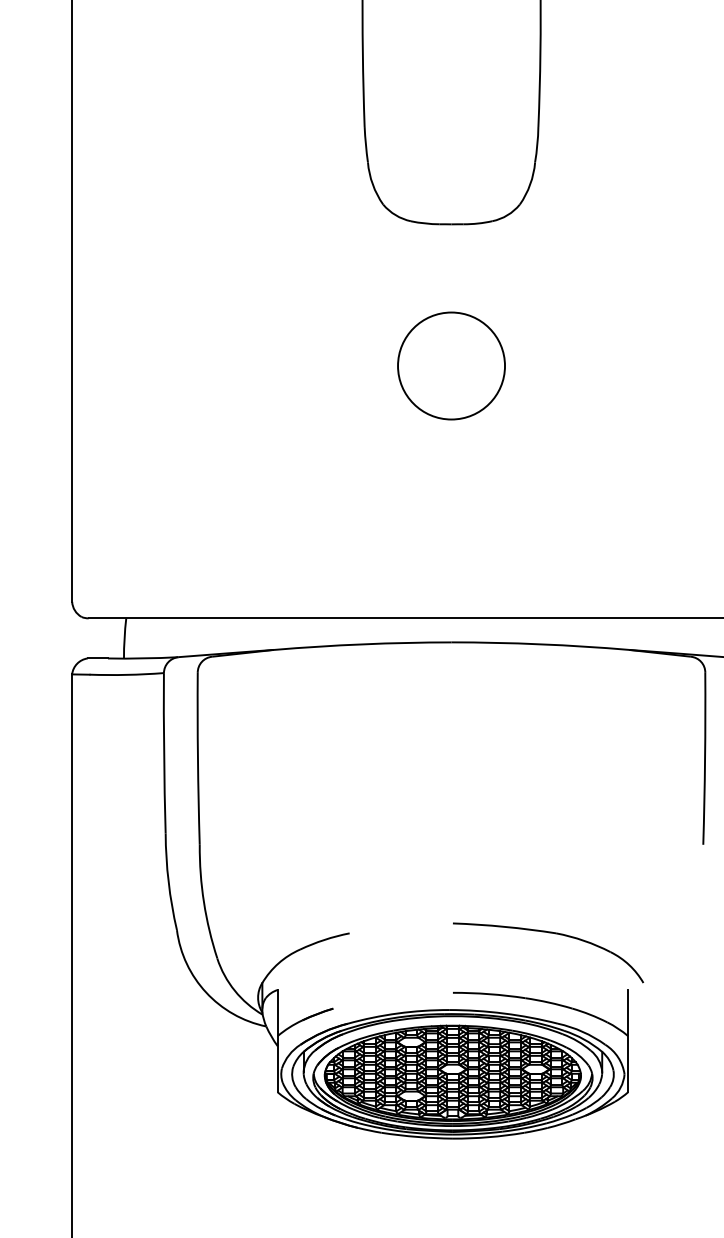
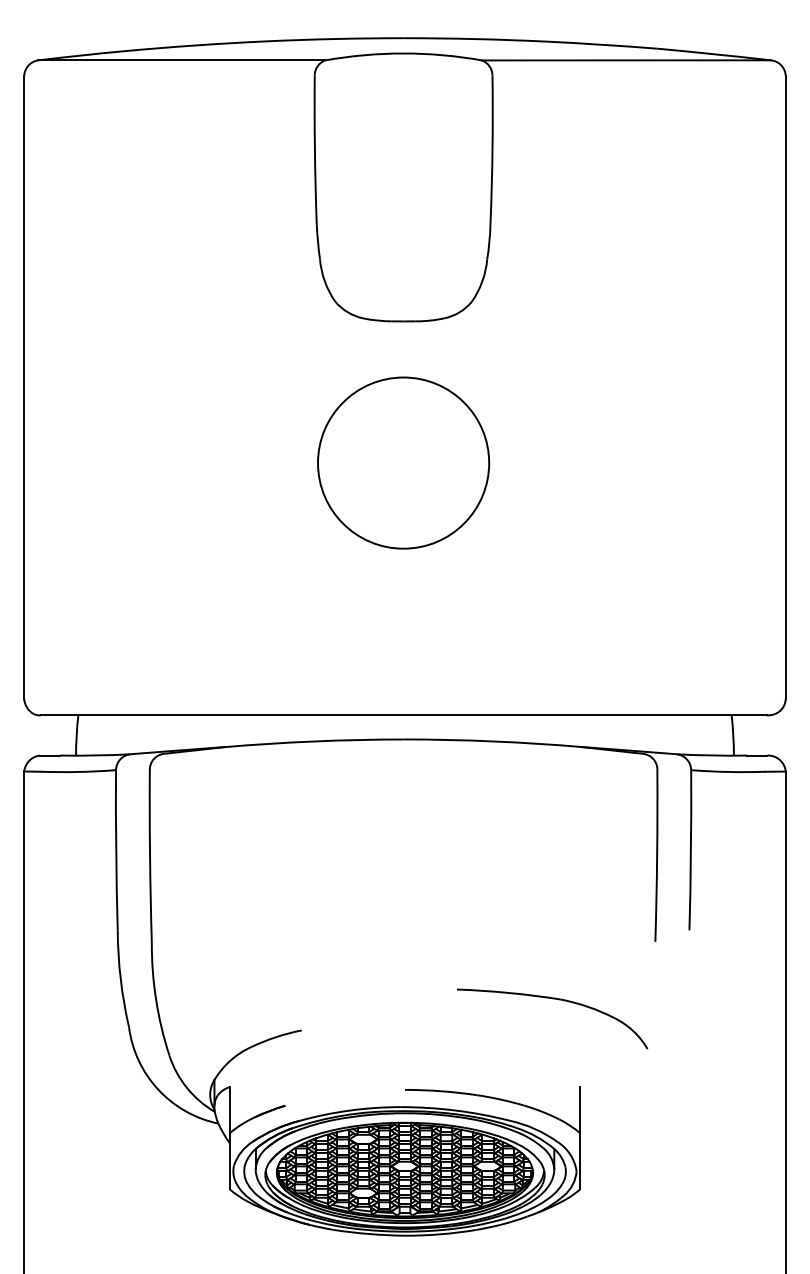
circle: (451, 365) -> (403, 462), size x1.6
part: (554, 934) -> (558, 1000), moved

